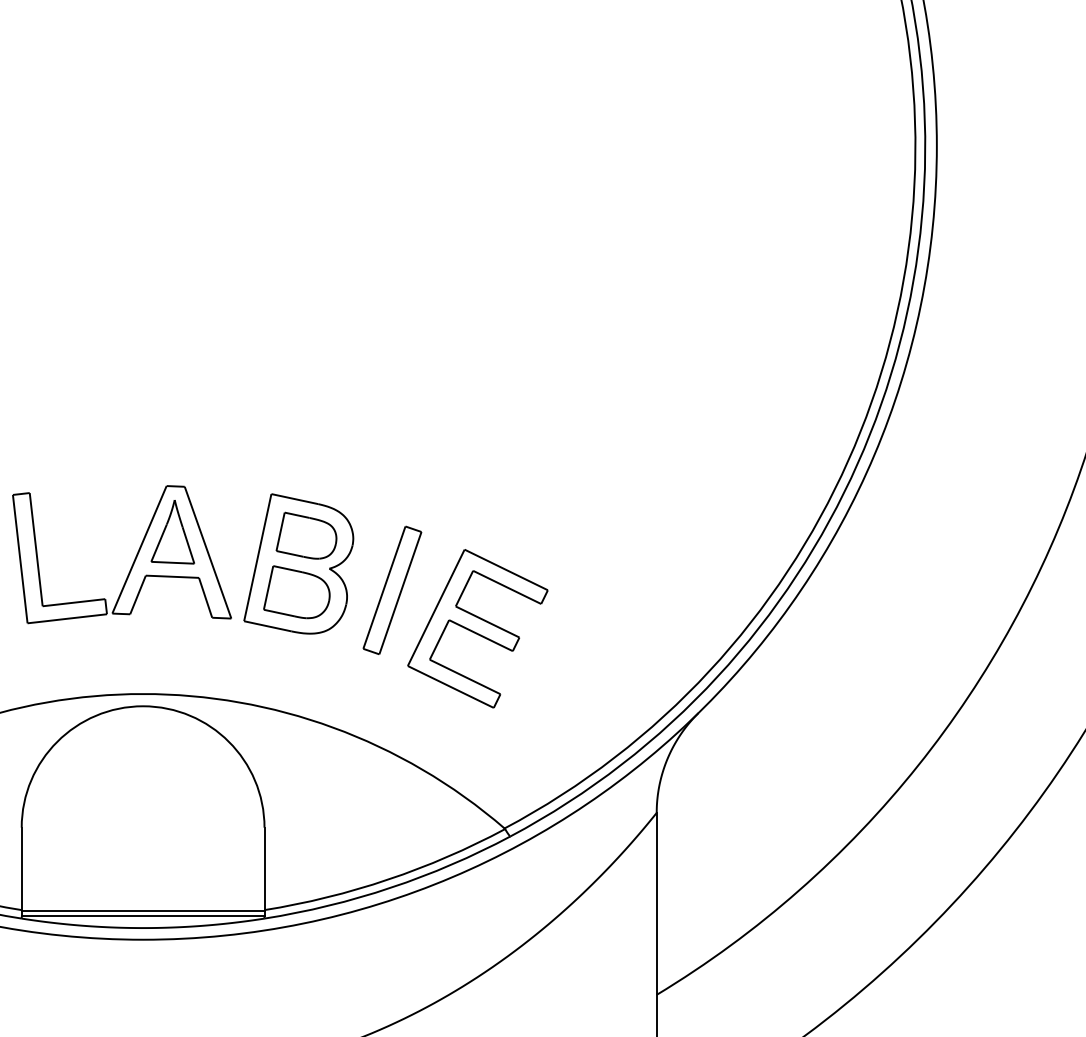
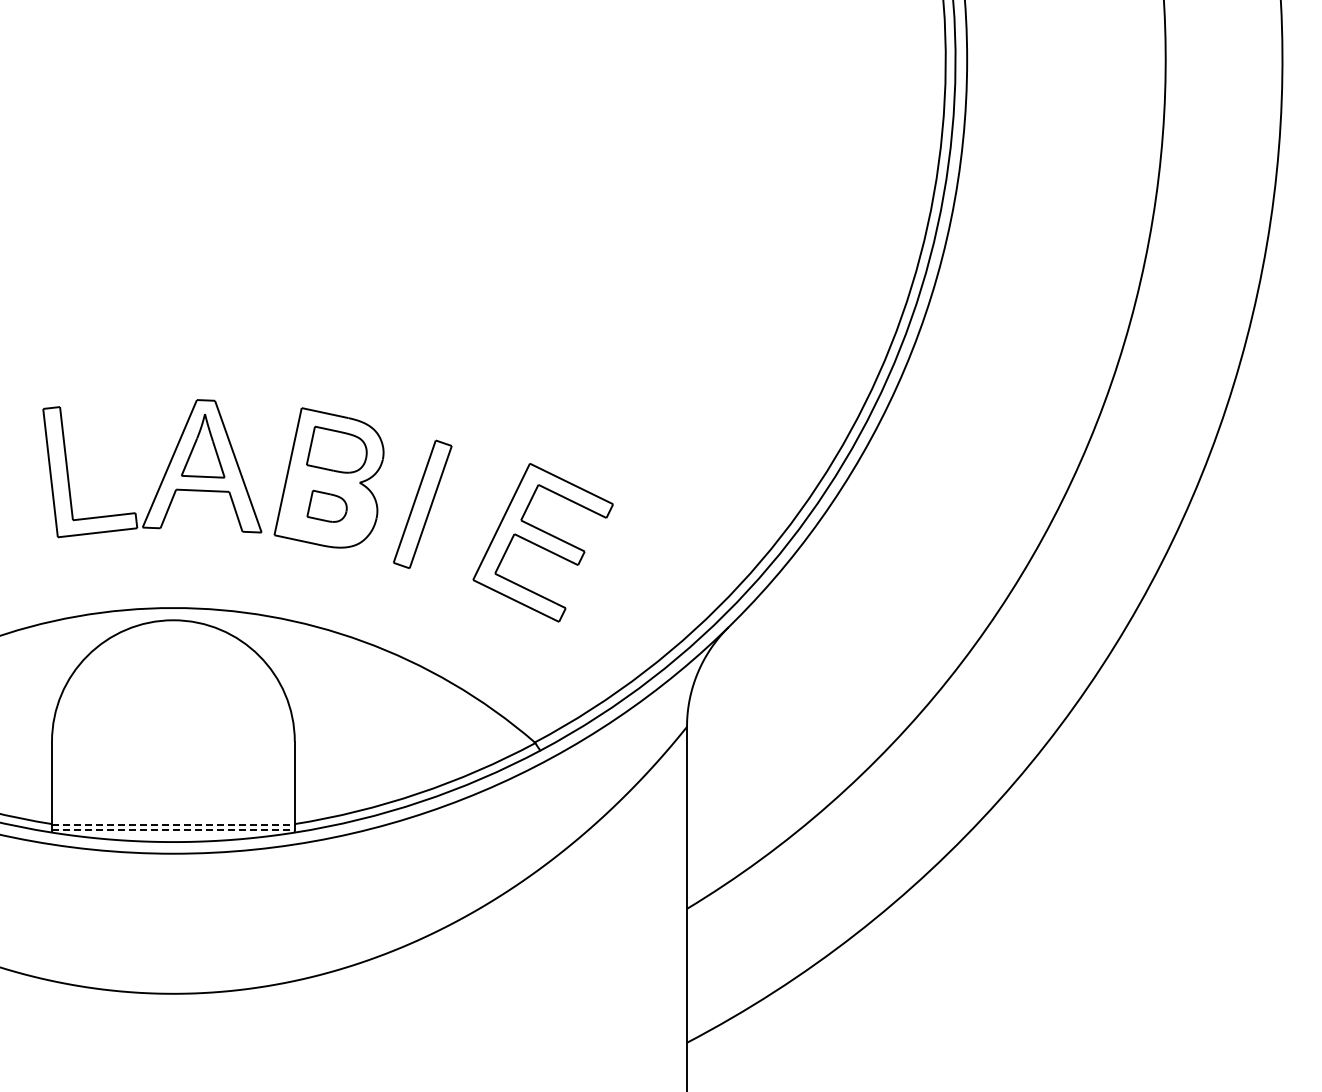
part: (296, 592) -> (326, 506), size x0.6
part: (477, 628) -> (542, 542), moved
line: (143, 910) -> (173, 824), solid -> dashed
line: (143, 916) -> (173, 830), solid -> dashed

